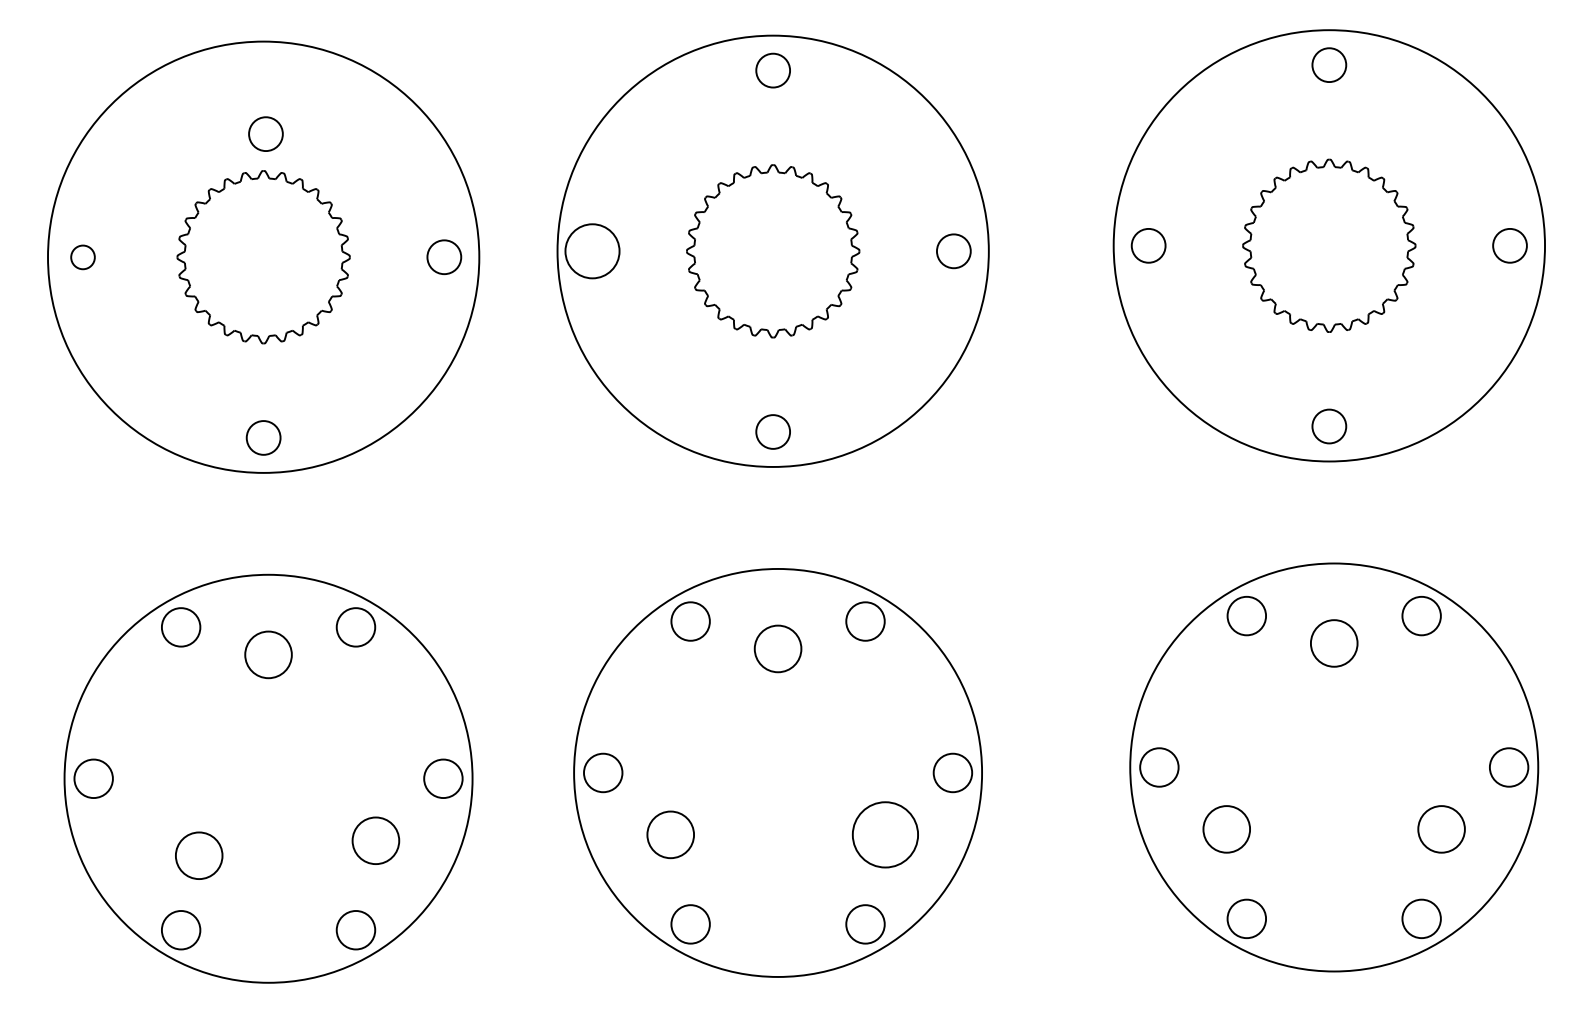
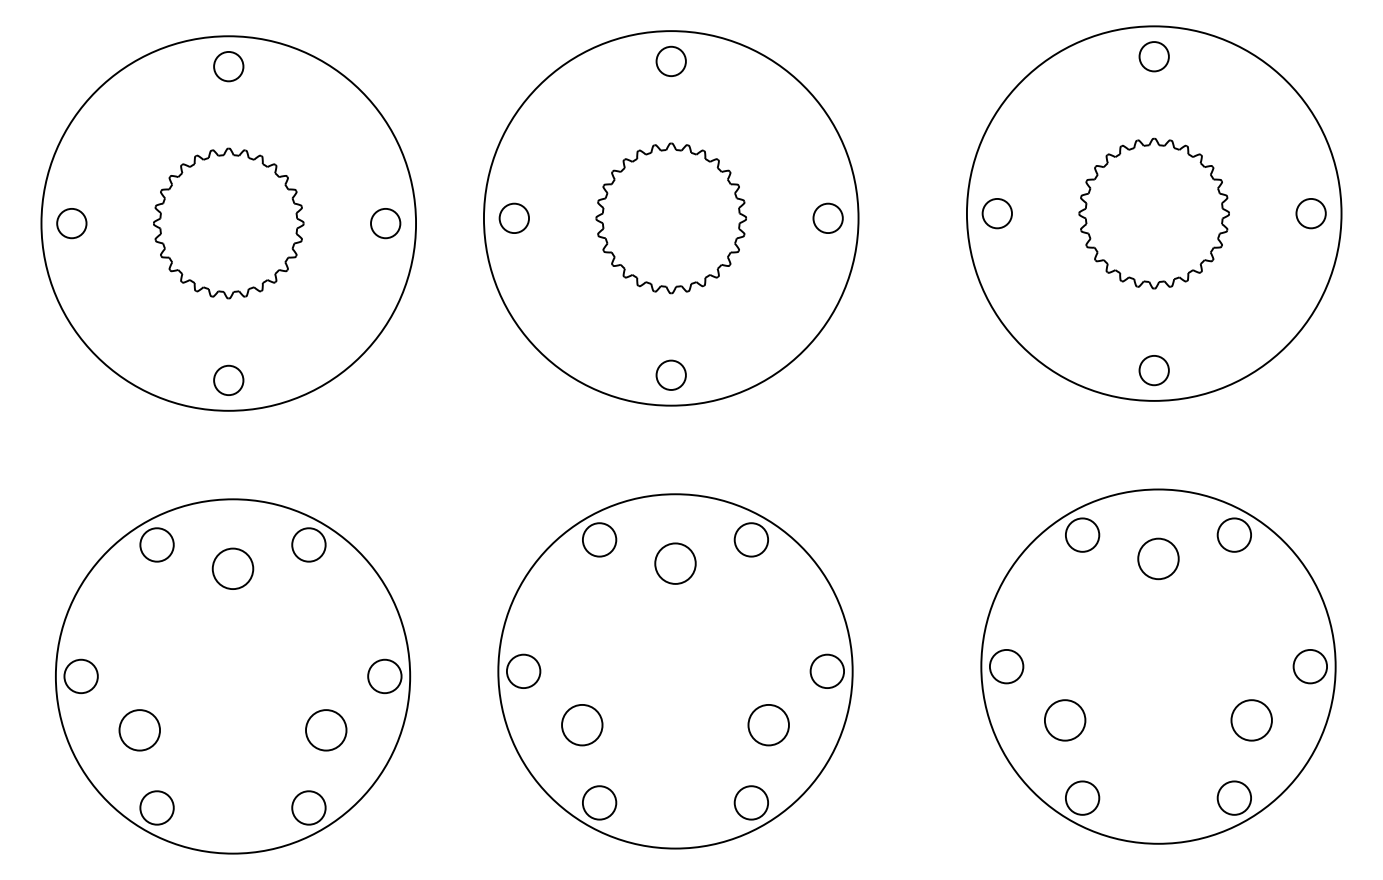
circle: (265, 133) -> (228, 66), moved
circle: (592, 251) -> (514, 218), size x0.62
circle: (82, 257) -> (71, 223), size x1.43
circle: (885, 834) -> (768, 724), size x0.71
circle: (198, 855) -> (139, 730), moved

